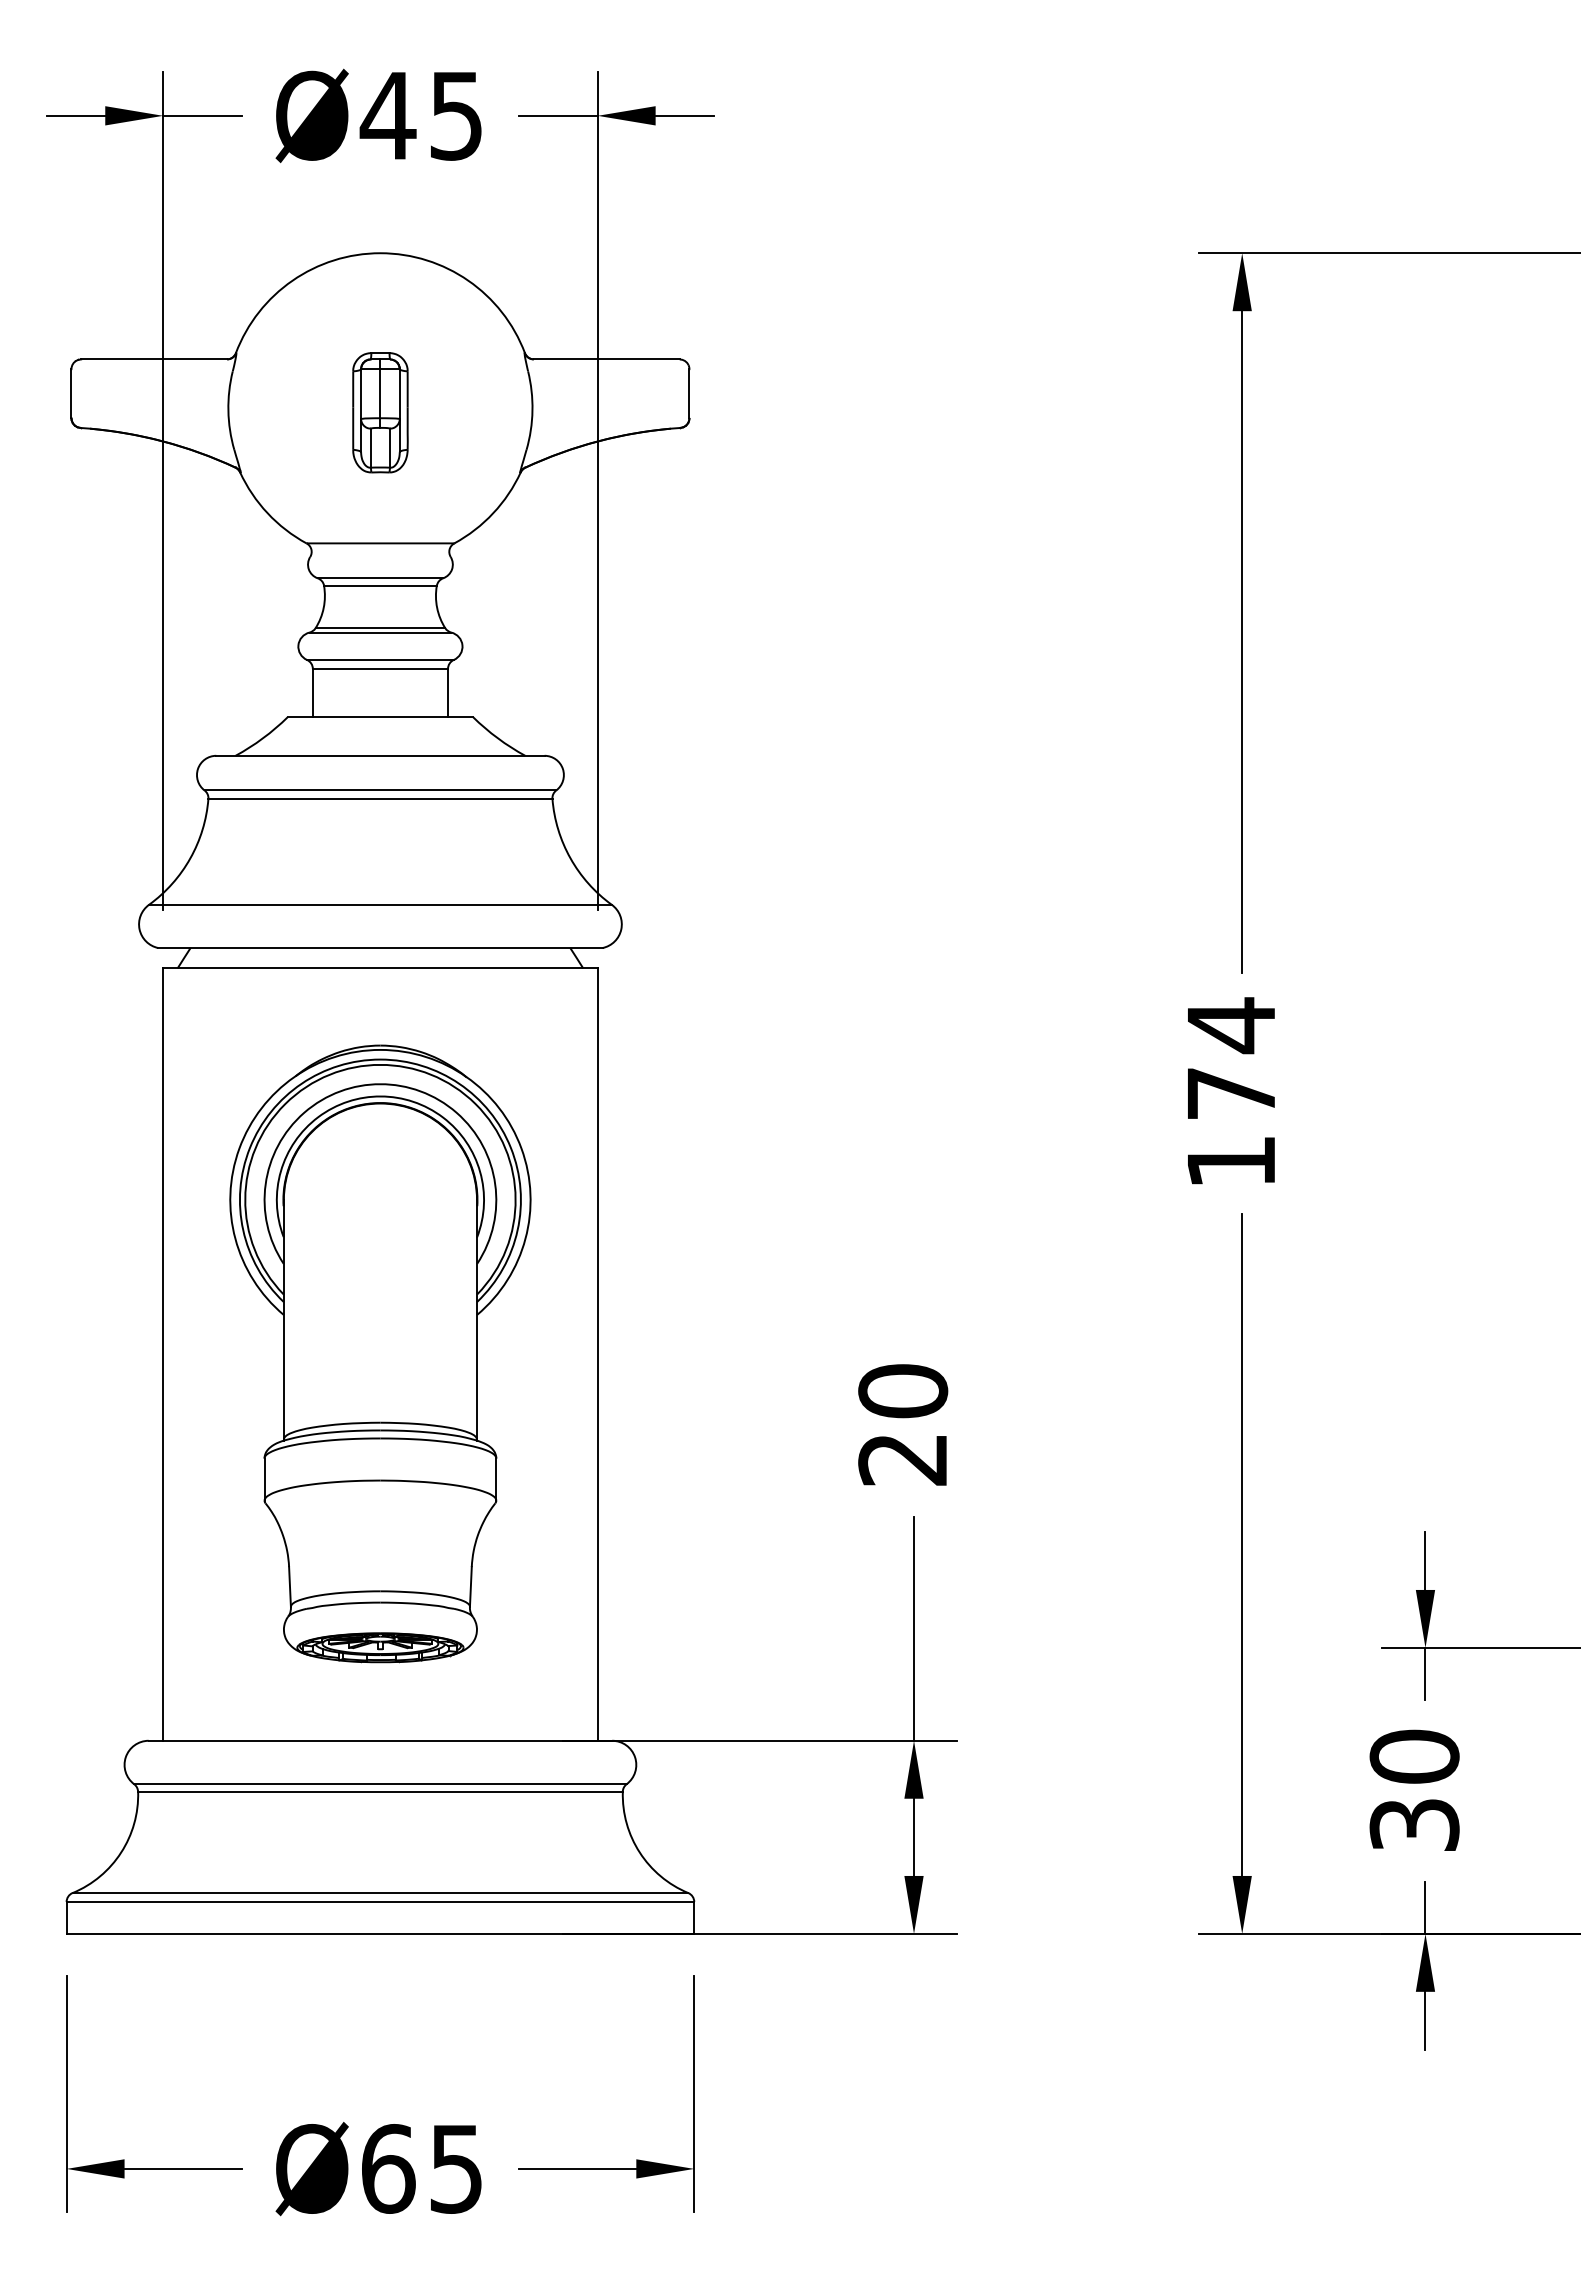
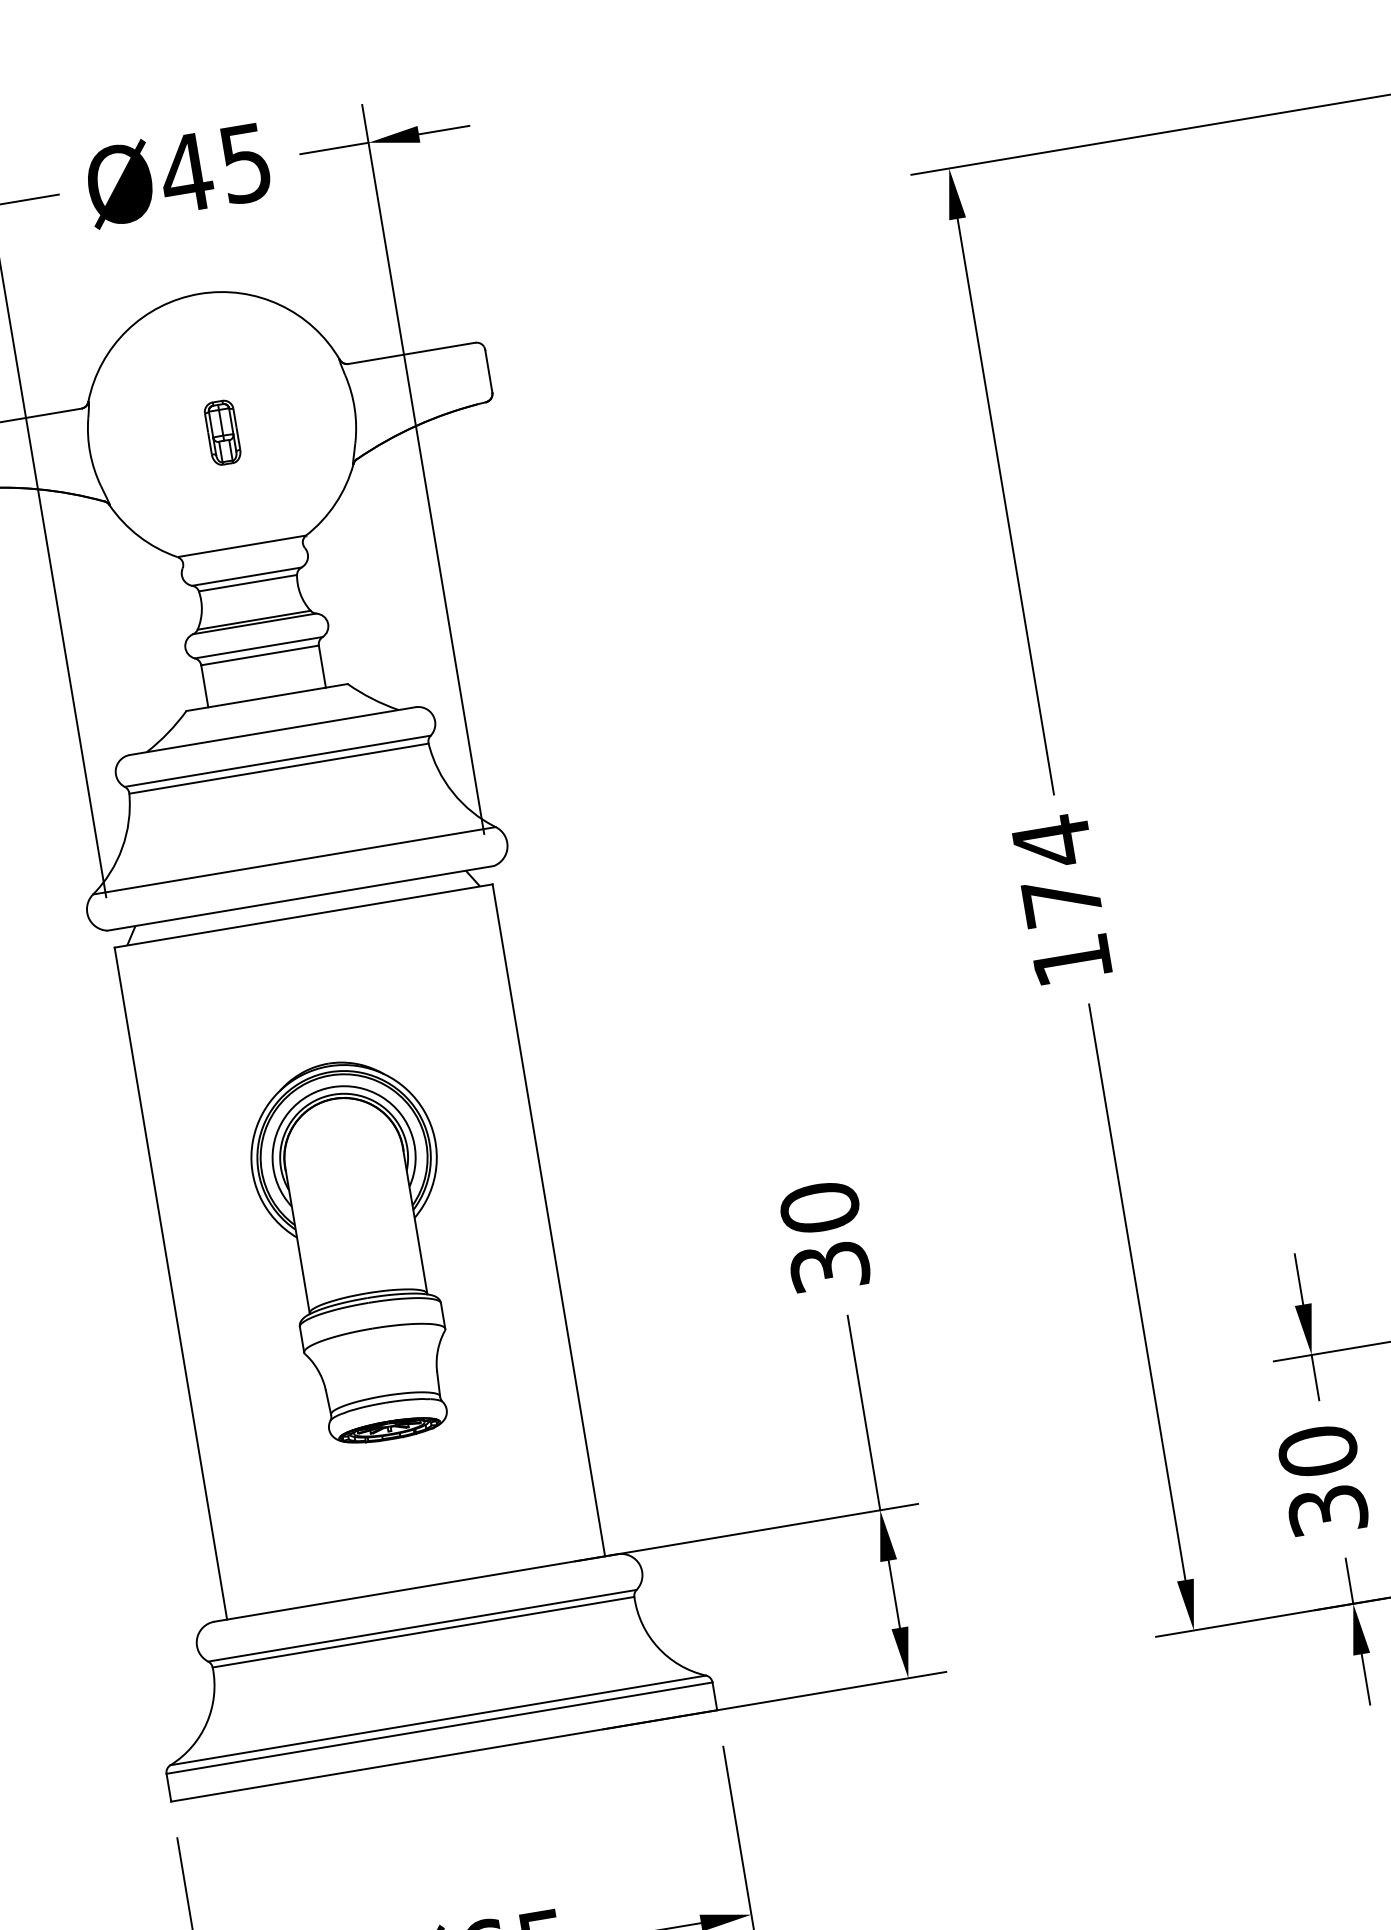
part: (380, 412) -> (222, 432), size x0.6
part: (380, 1353) -> (359, 1251), size x0.7
text: (903, 1459) -> (830, 1267), 20 -> 30

